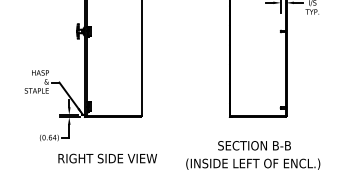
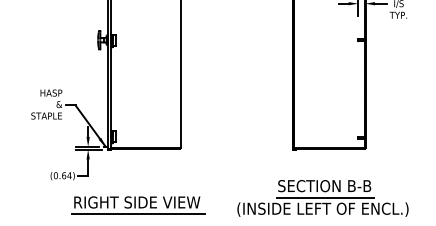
line: (254, 154) -> (324, 197), added
line: (108, 168) -> (138, 214), added

